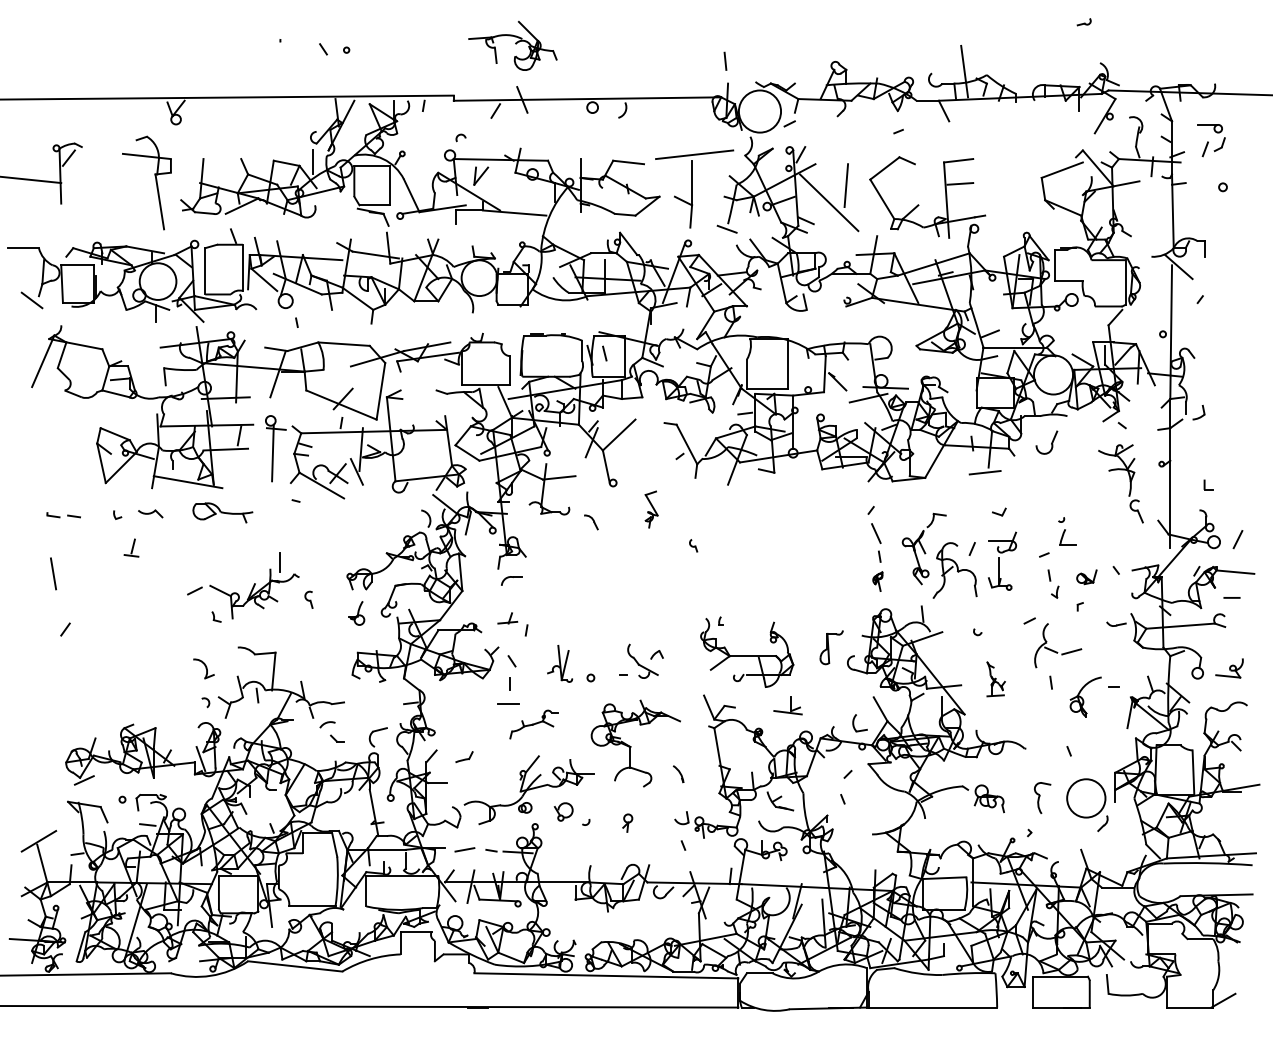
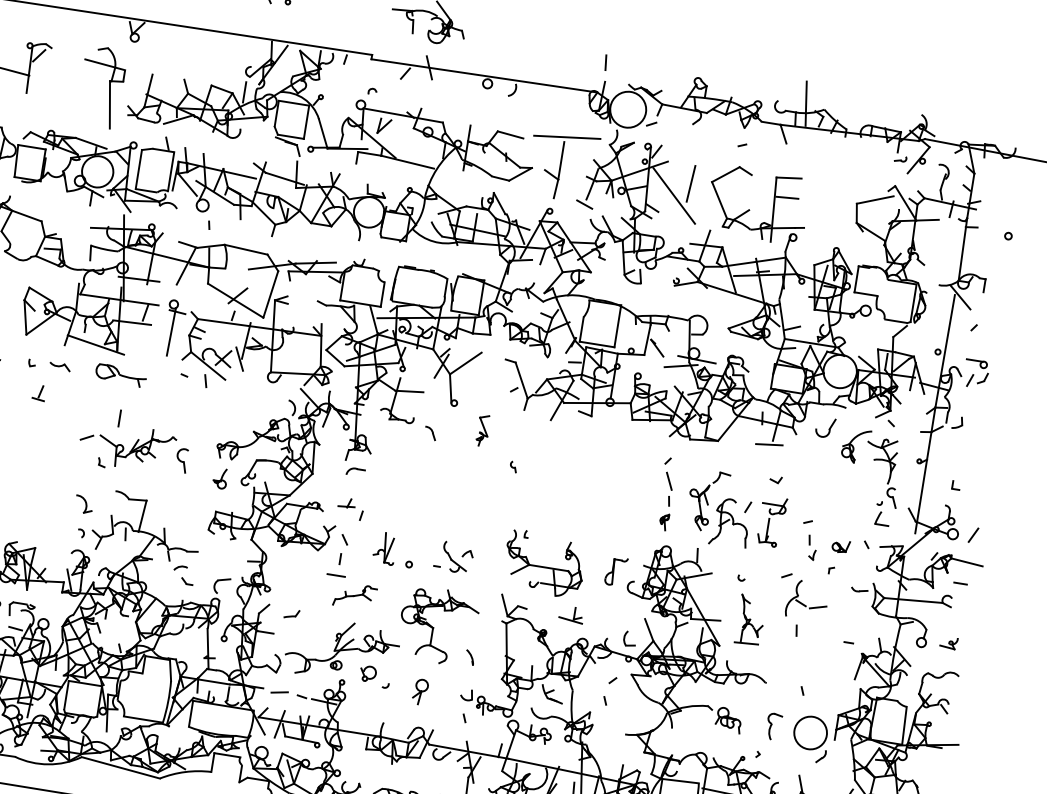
part: (1083, 22) -> (900, 159), moved
part: (1211, 140) -> (976, 373), moved
line: (604, 353) -> (205, 381), moved
part: (1067, 531) -> (883, 513), moved
line: (279, 562) -> (119, 418), moved
part: (308, 599) -> (181, 460), size x1.67
part: (1229, 668) -> (948, 642), size x0.71
part: (995, 679) -> (750, 620), size x1.67
part: (1085, 696) -> (855, 445), moved
part: (627, 822) -> (420, 691), size x1.67

